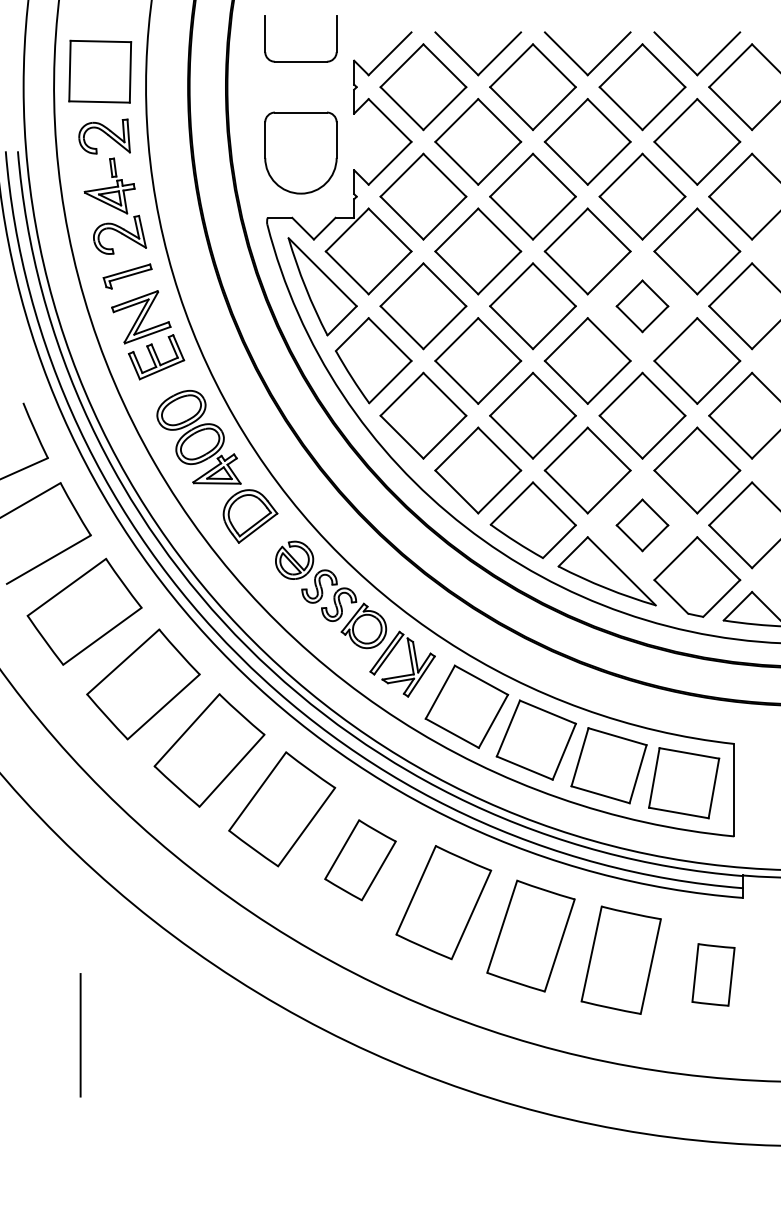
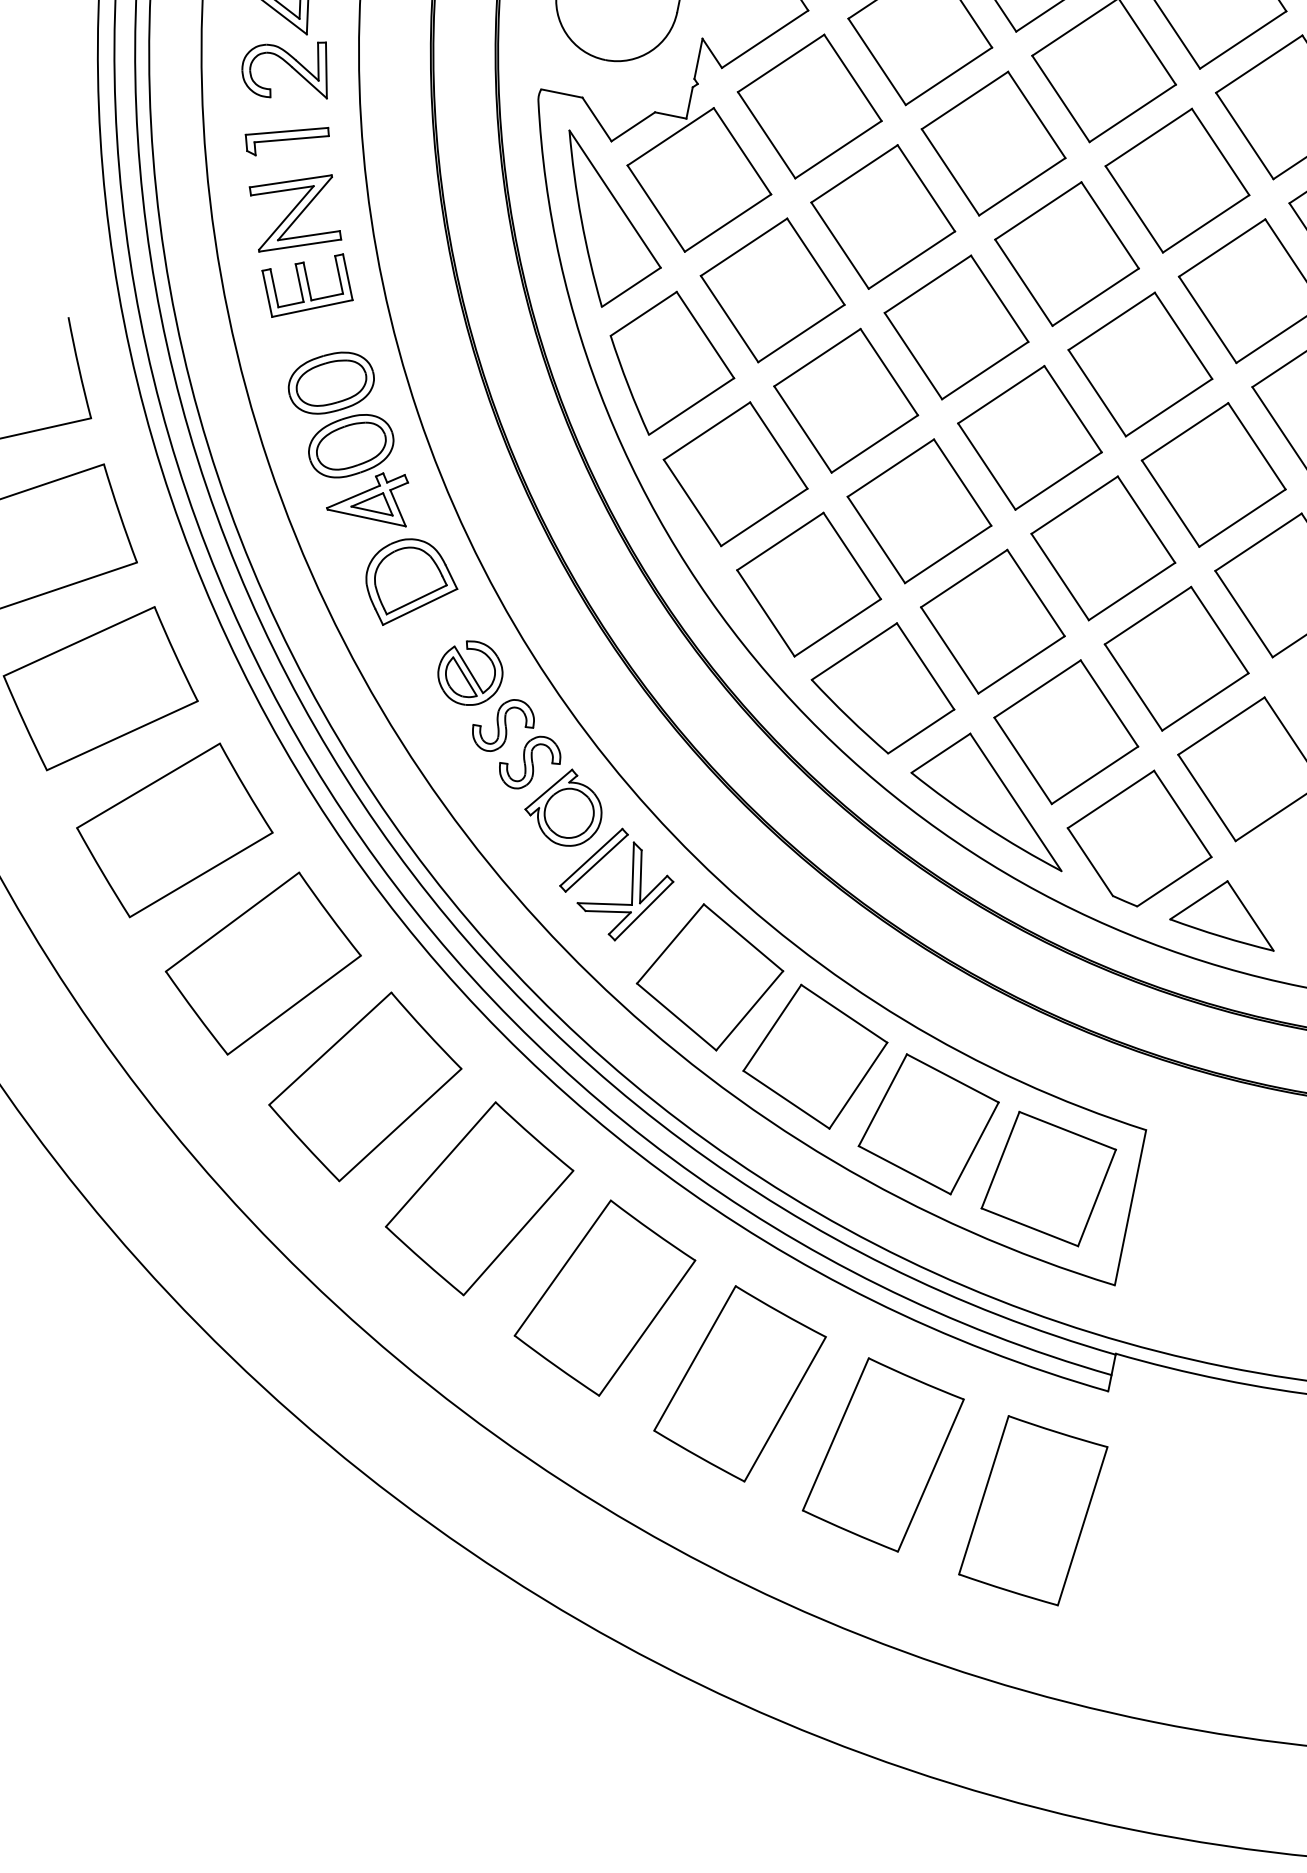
part: (642, 306) -> (1140, 364), size x1.67
part: (642, 525) -> (1066, 732), size x1.67
part: (360, 860) -> (479, 1199), size x1.43
part: (713, 974) -> (1033, 1510), size x1.67

